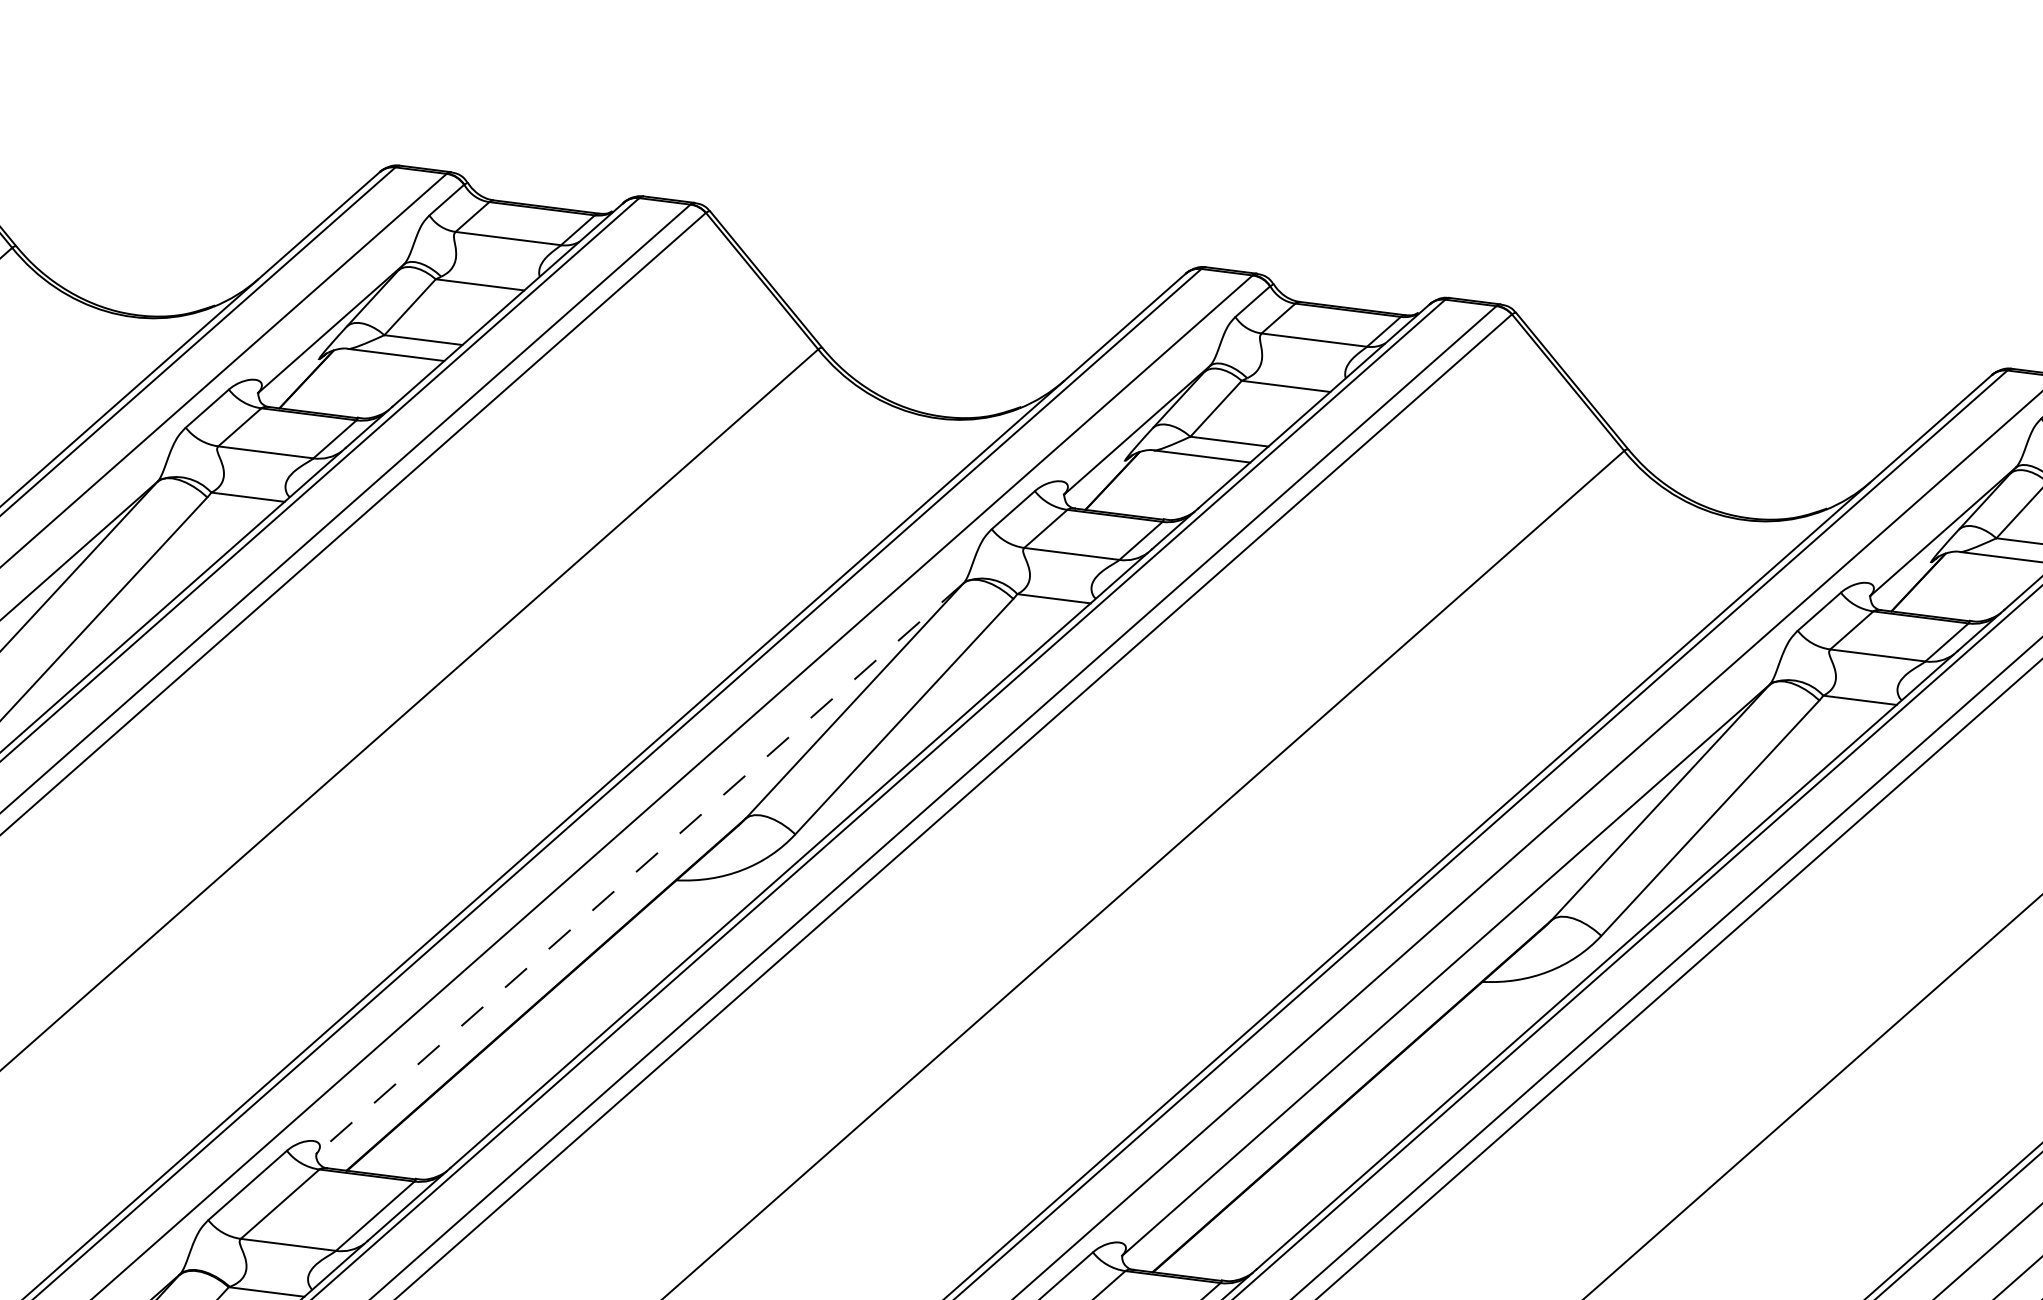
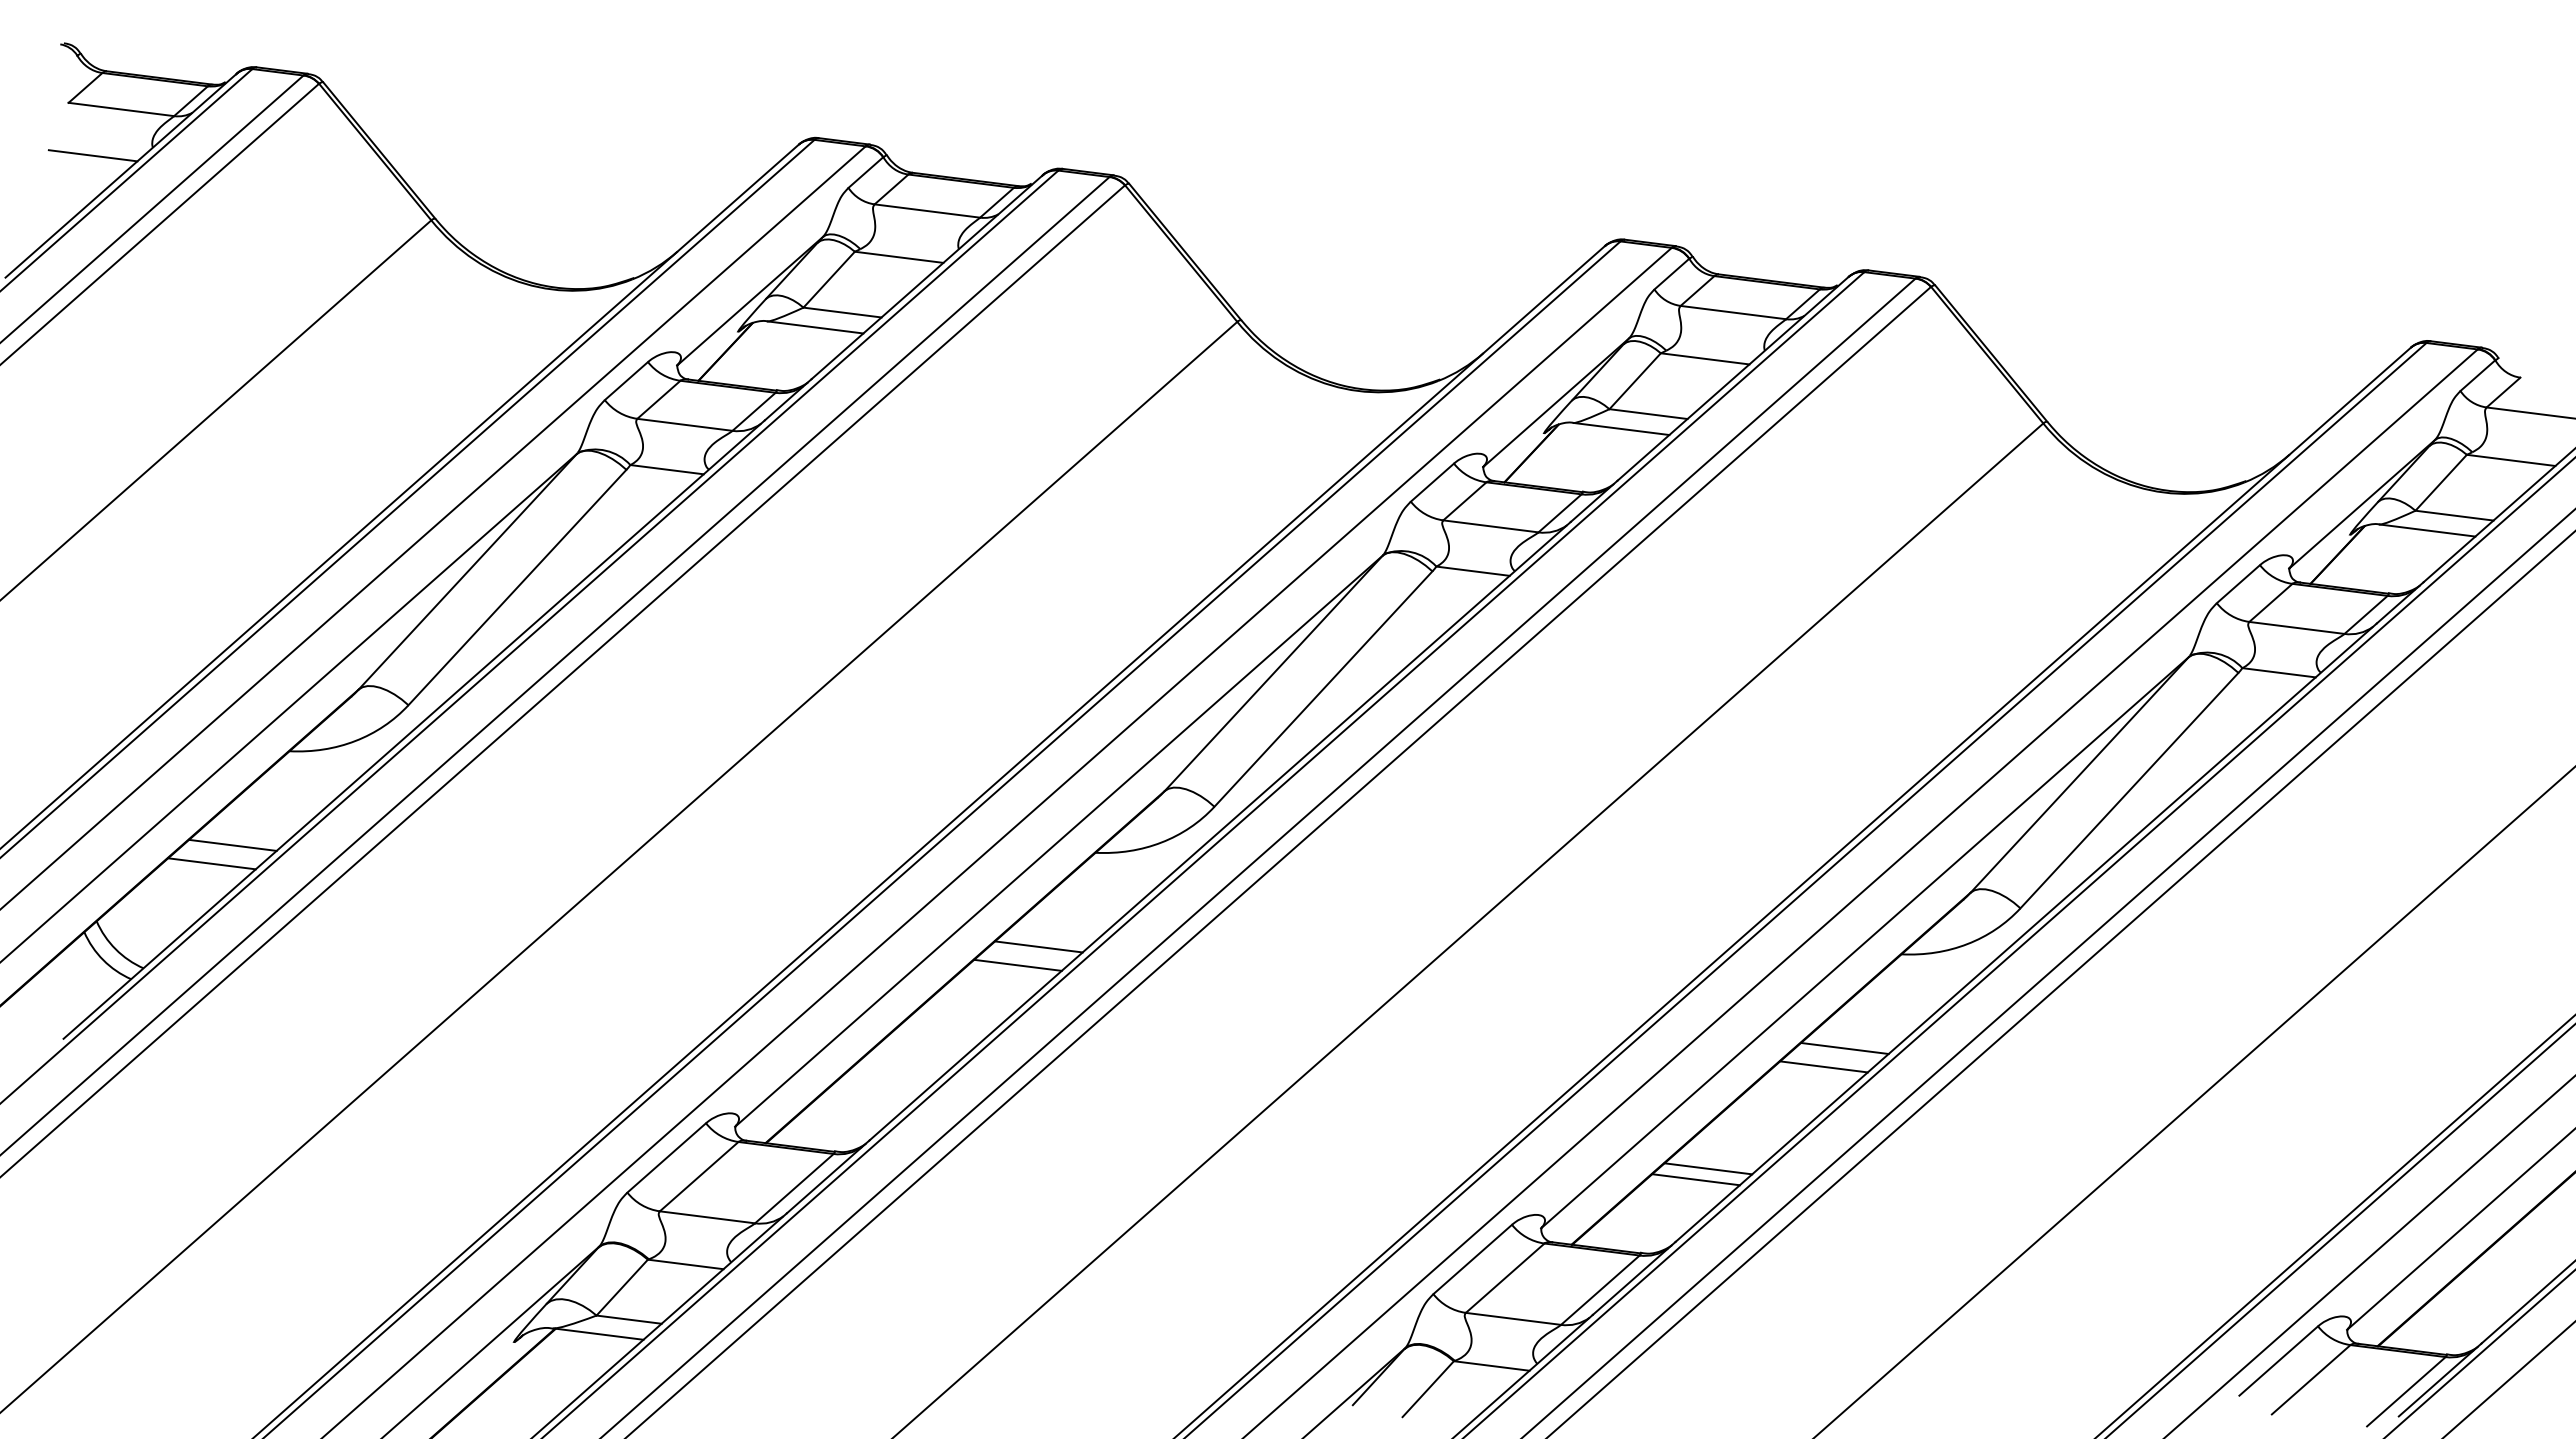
line: (639, 869) -> (1058, 841), dashed -> solid
line: (619, 974) -> (1038, 946), added
line: (598, 992) -> (1017, 964), added
line: (1425, 1076) -> (1844, 1048), added
line: (1404, 1094) -> (1823, 1066), added
line: (1289, 1196) -> (1708, 1168), added
line: (1276, 1207) -> (1695, 1179), added

